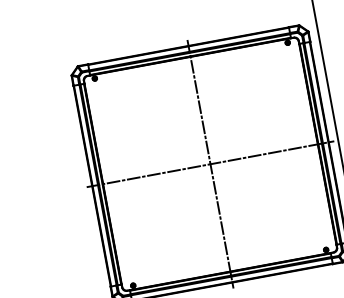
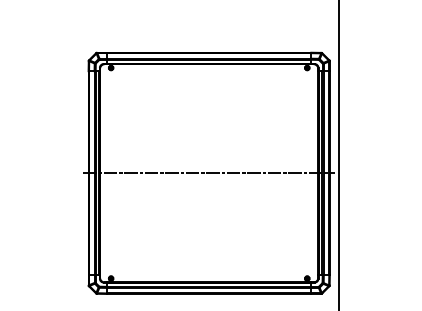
line: (210, 163) -> (209, 172), removed

